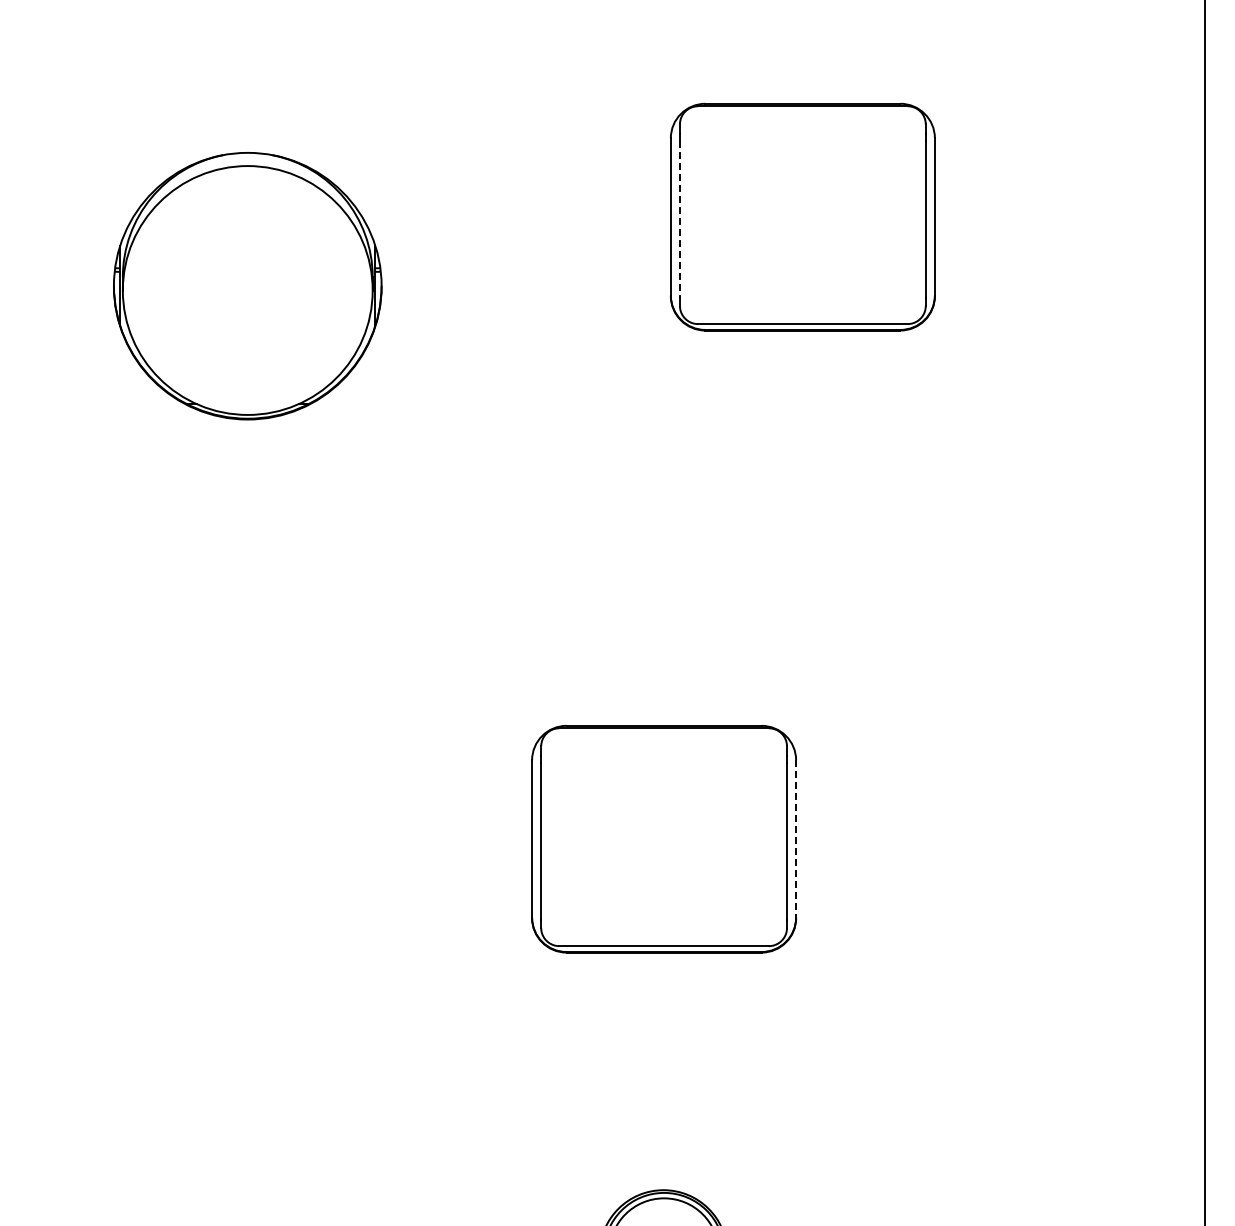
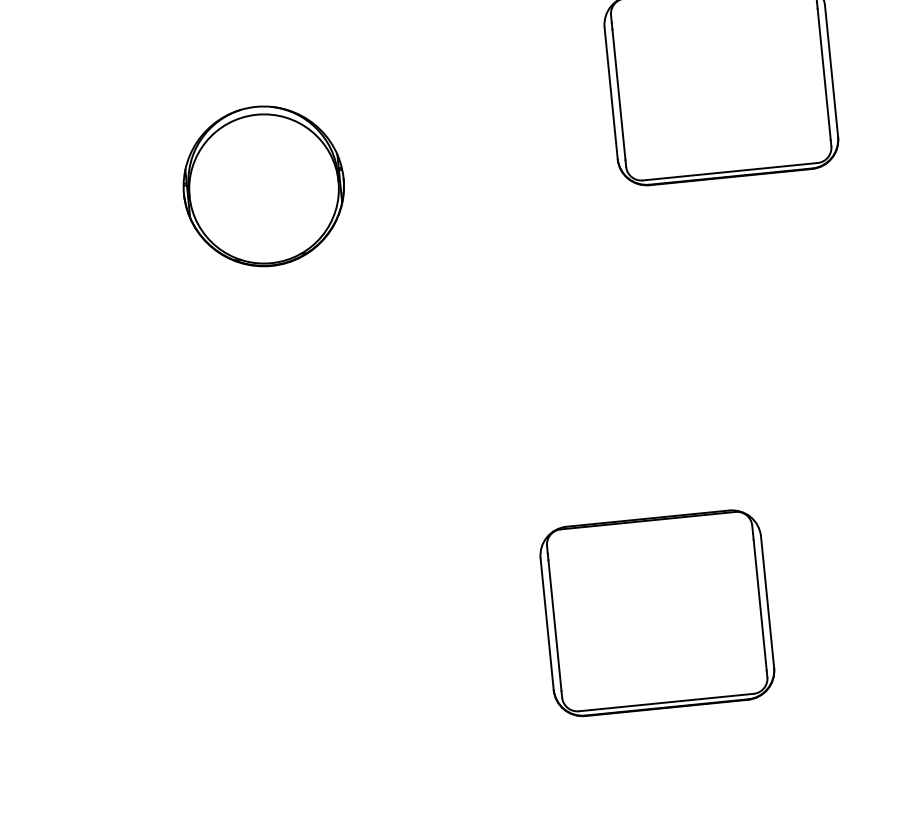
line: (679, 220) -> (618, 95), dashed -> solid
part: (247, 286) -> (263, 186), size x0.71
line: (796, 839) -> (767, 602), dashed -> solid

